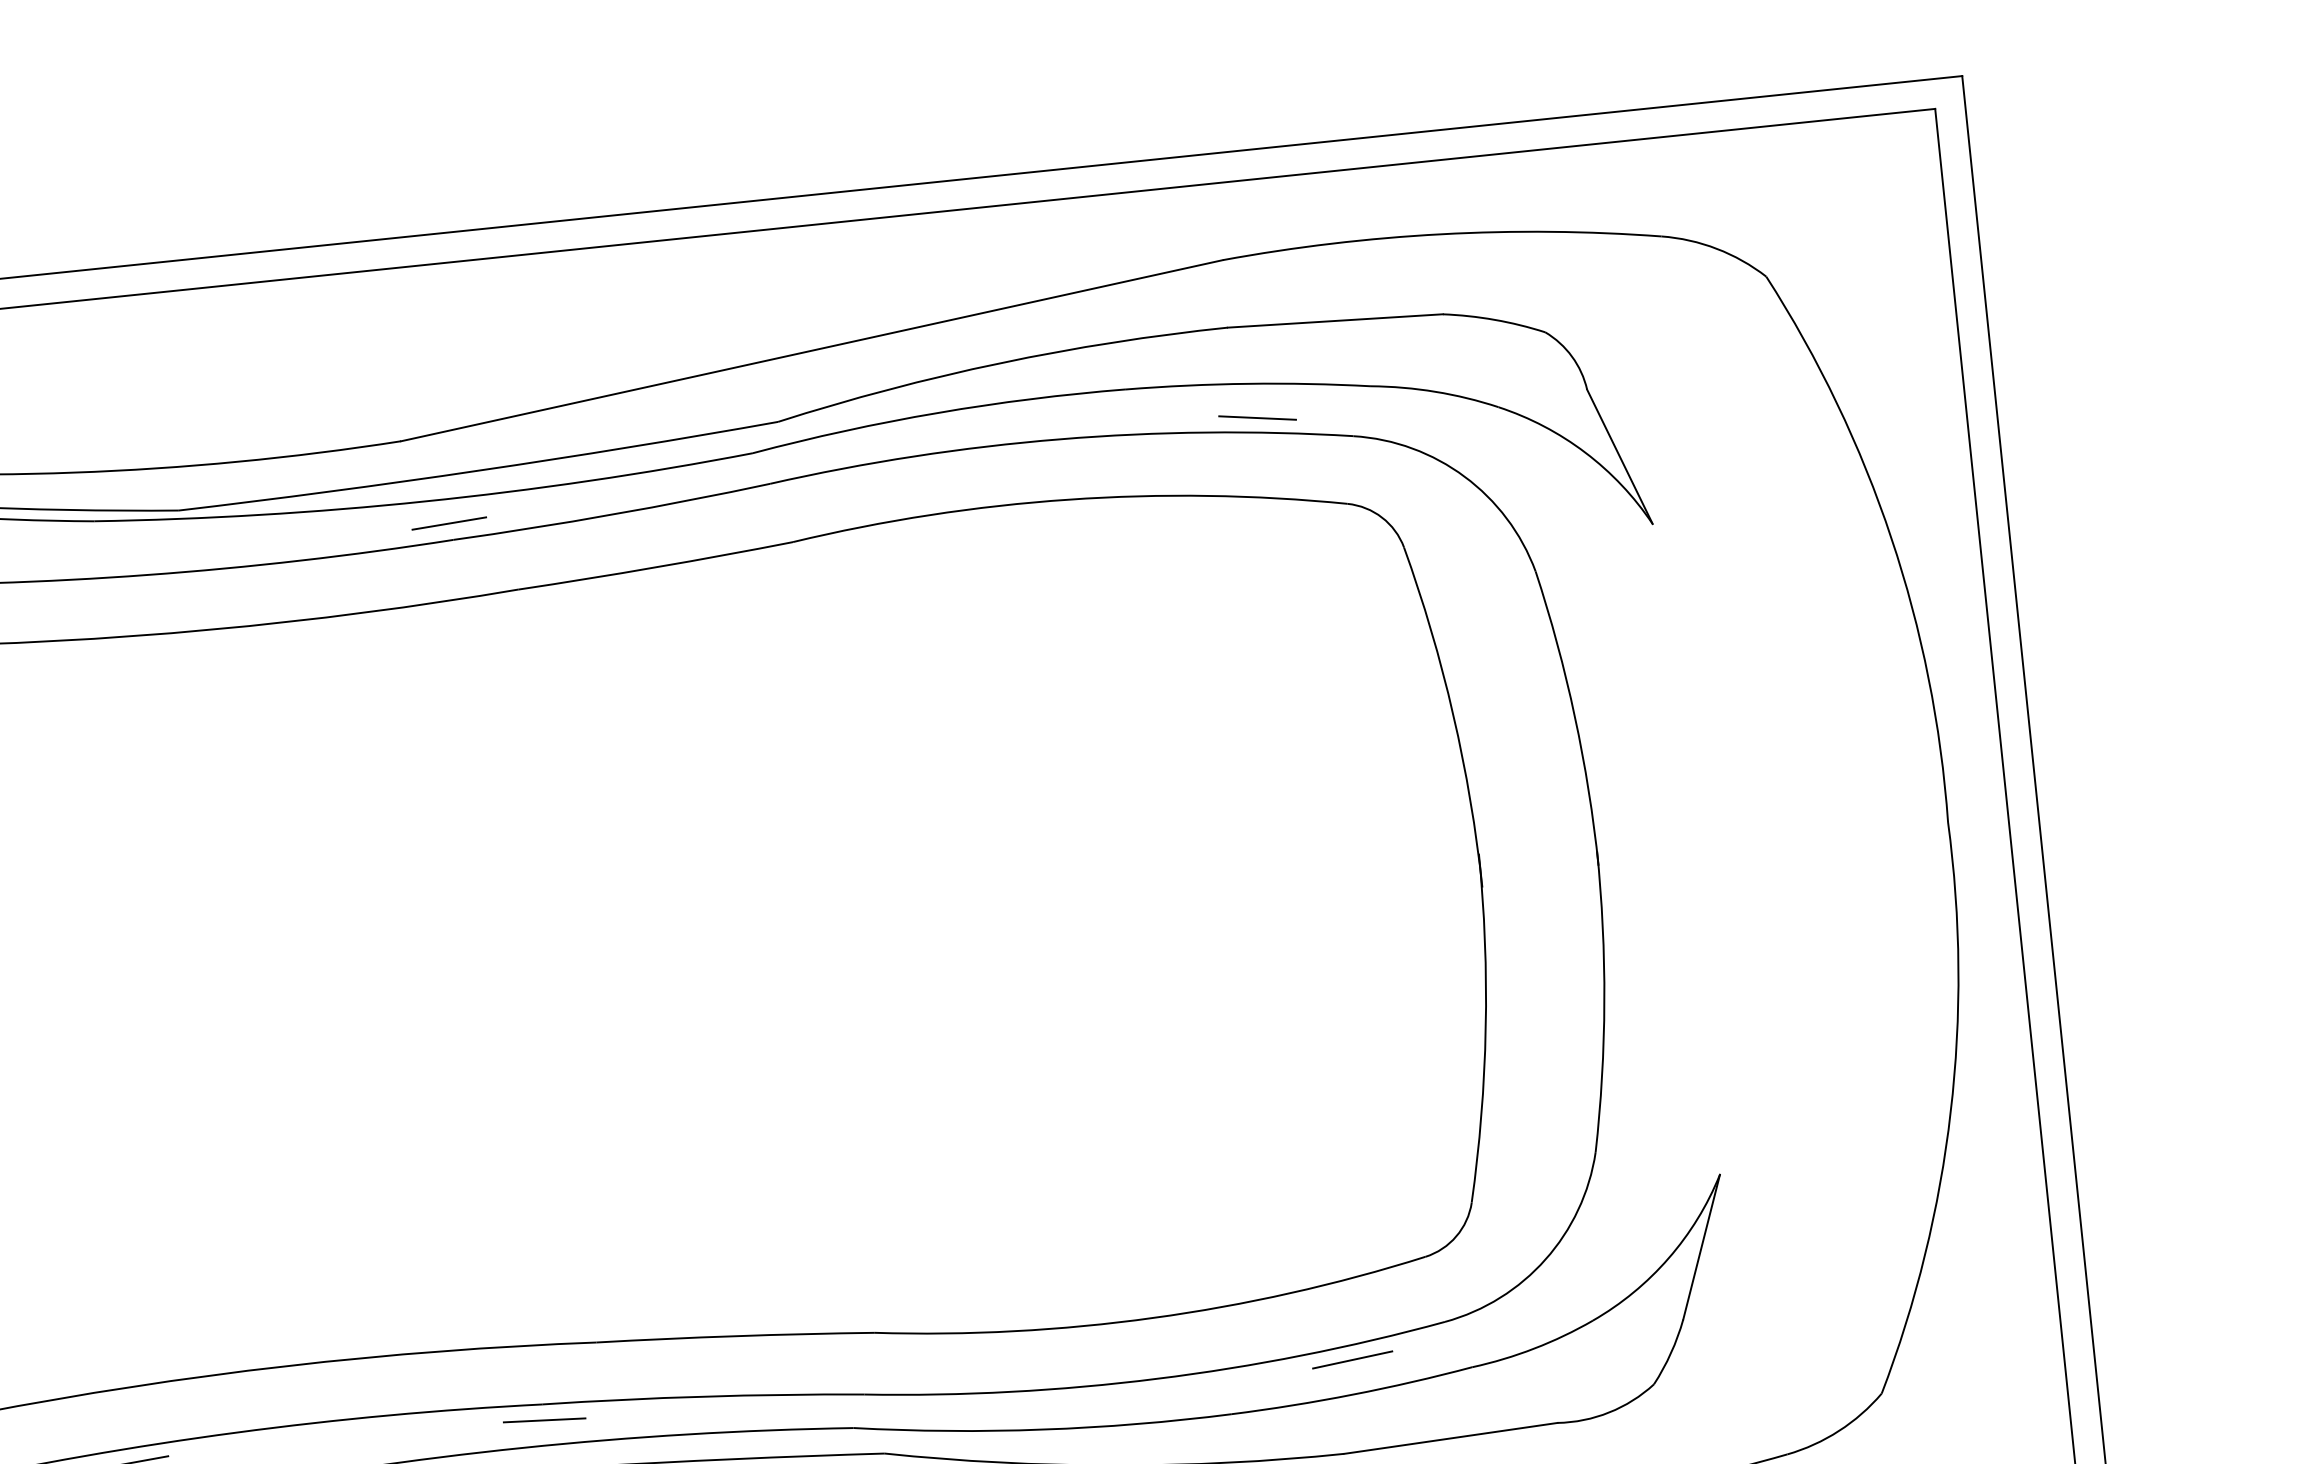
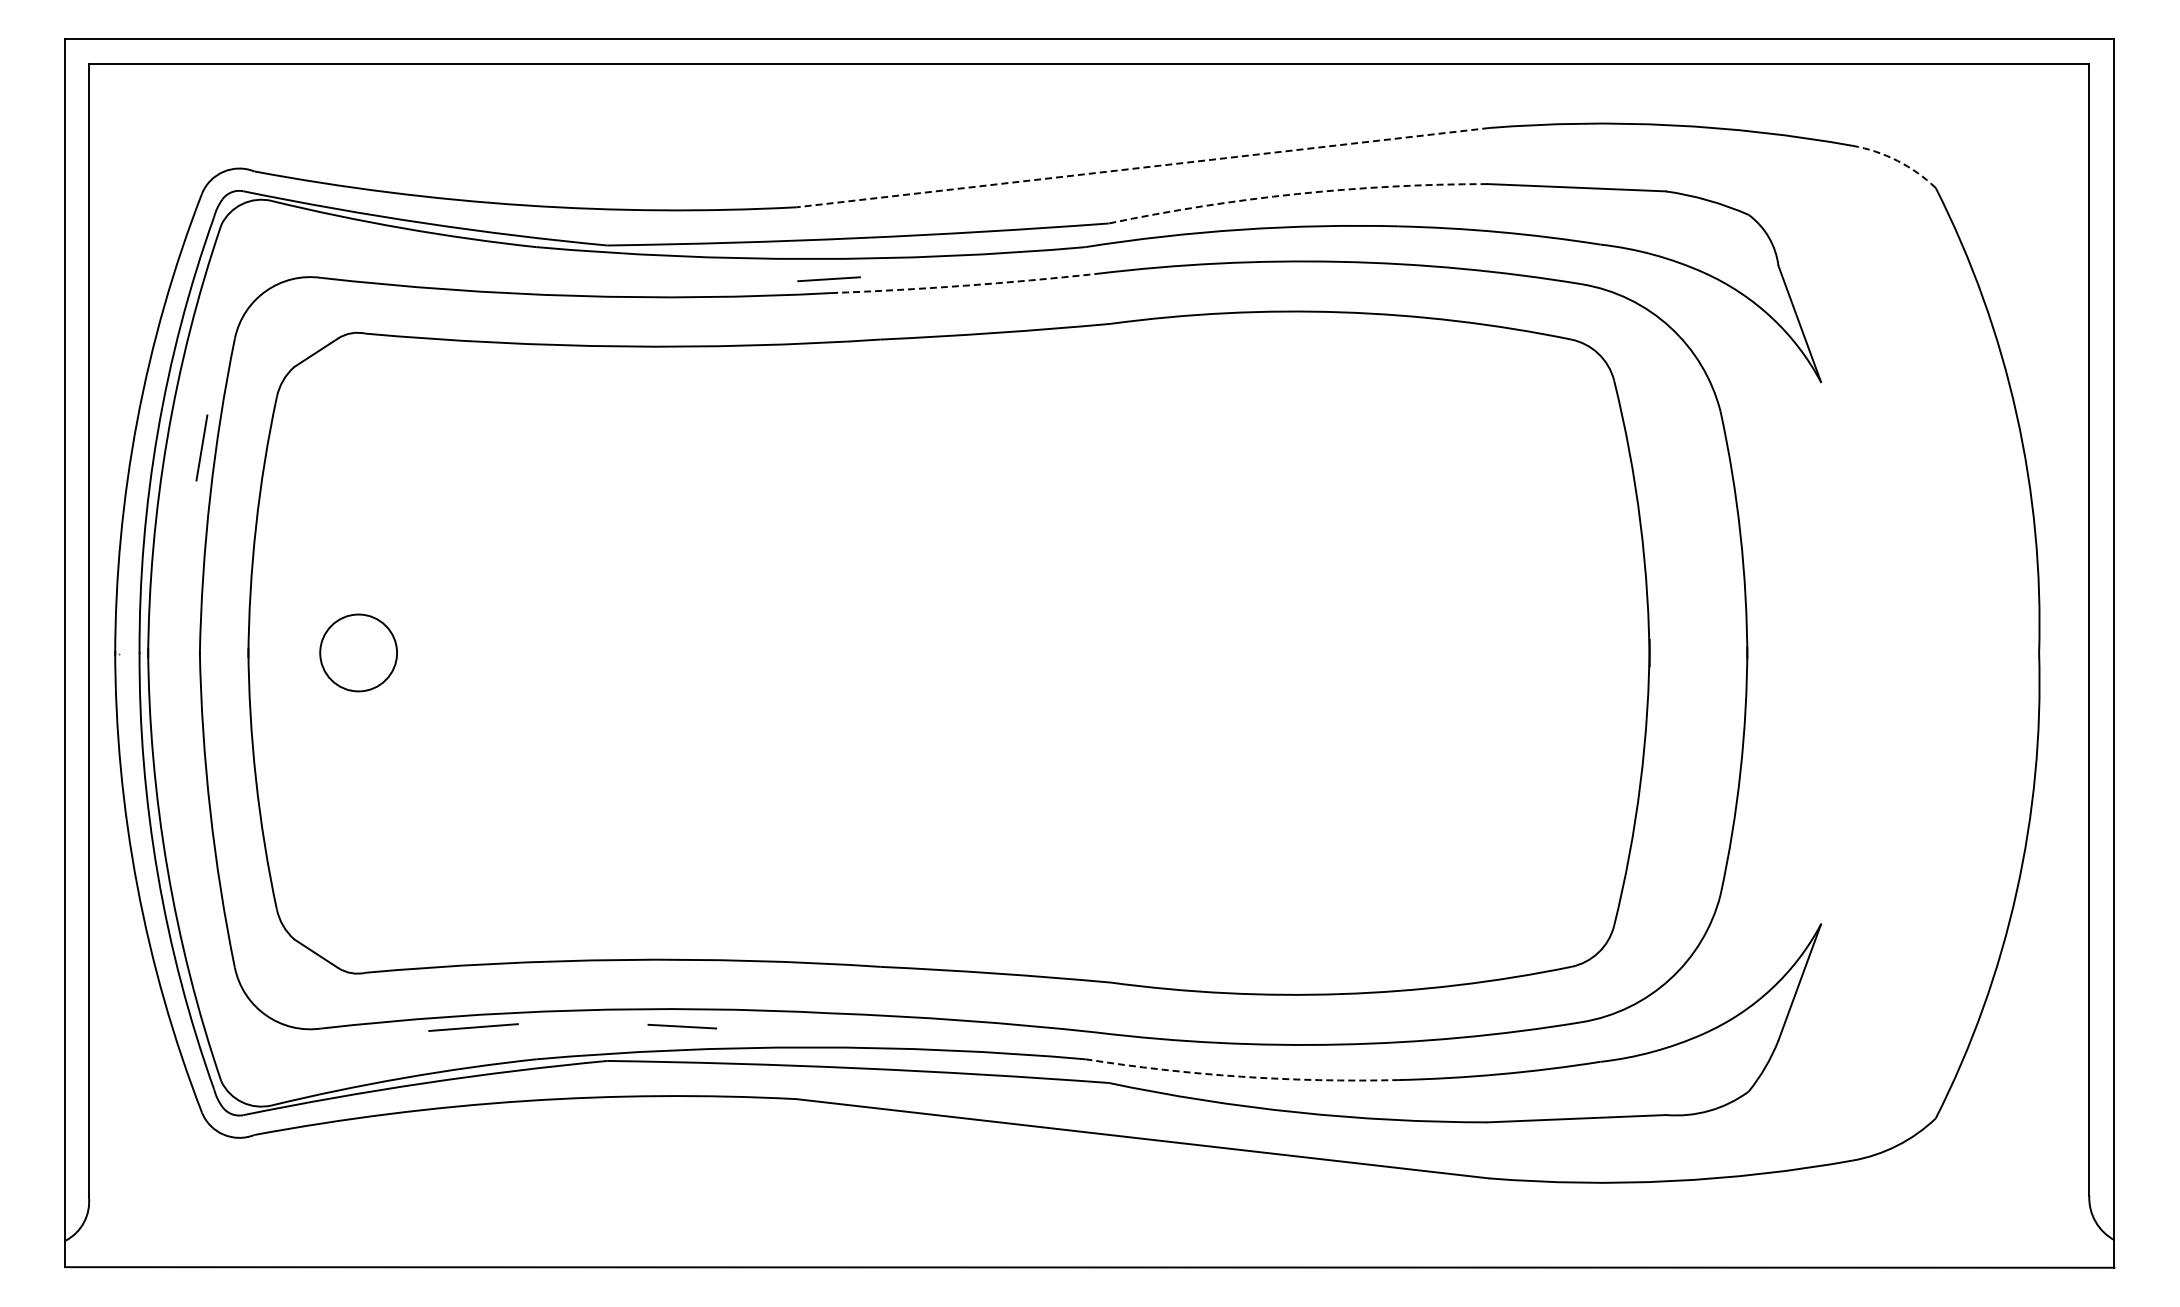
arc: (1716, 248) -> (1897, 160), solid -> dashed
line: (811, 350) -> (1142, 167), solid -> dashed
arc: (1001, 363) -> (1297, 194), solid -> dashed
line: (1256, 417) -> (1503, 260), removed
arc: (612, 514) -> (964, 285), solid -> dashed
line: (1352, 1359) -> (1502, 1045), removed
line: (543, 1420) -> (681, 1026), moved
arc: (1043, 1429) -> (1241, 1076), solid -> dashed

